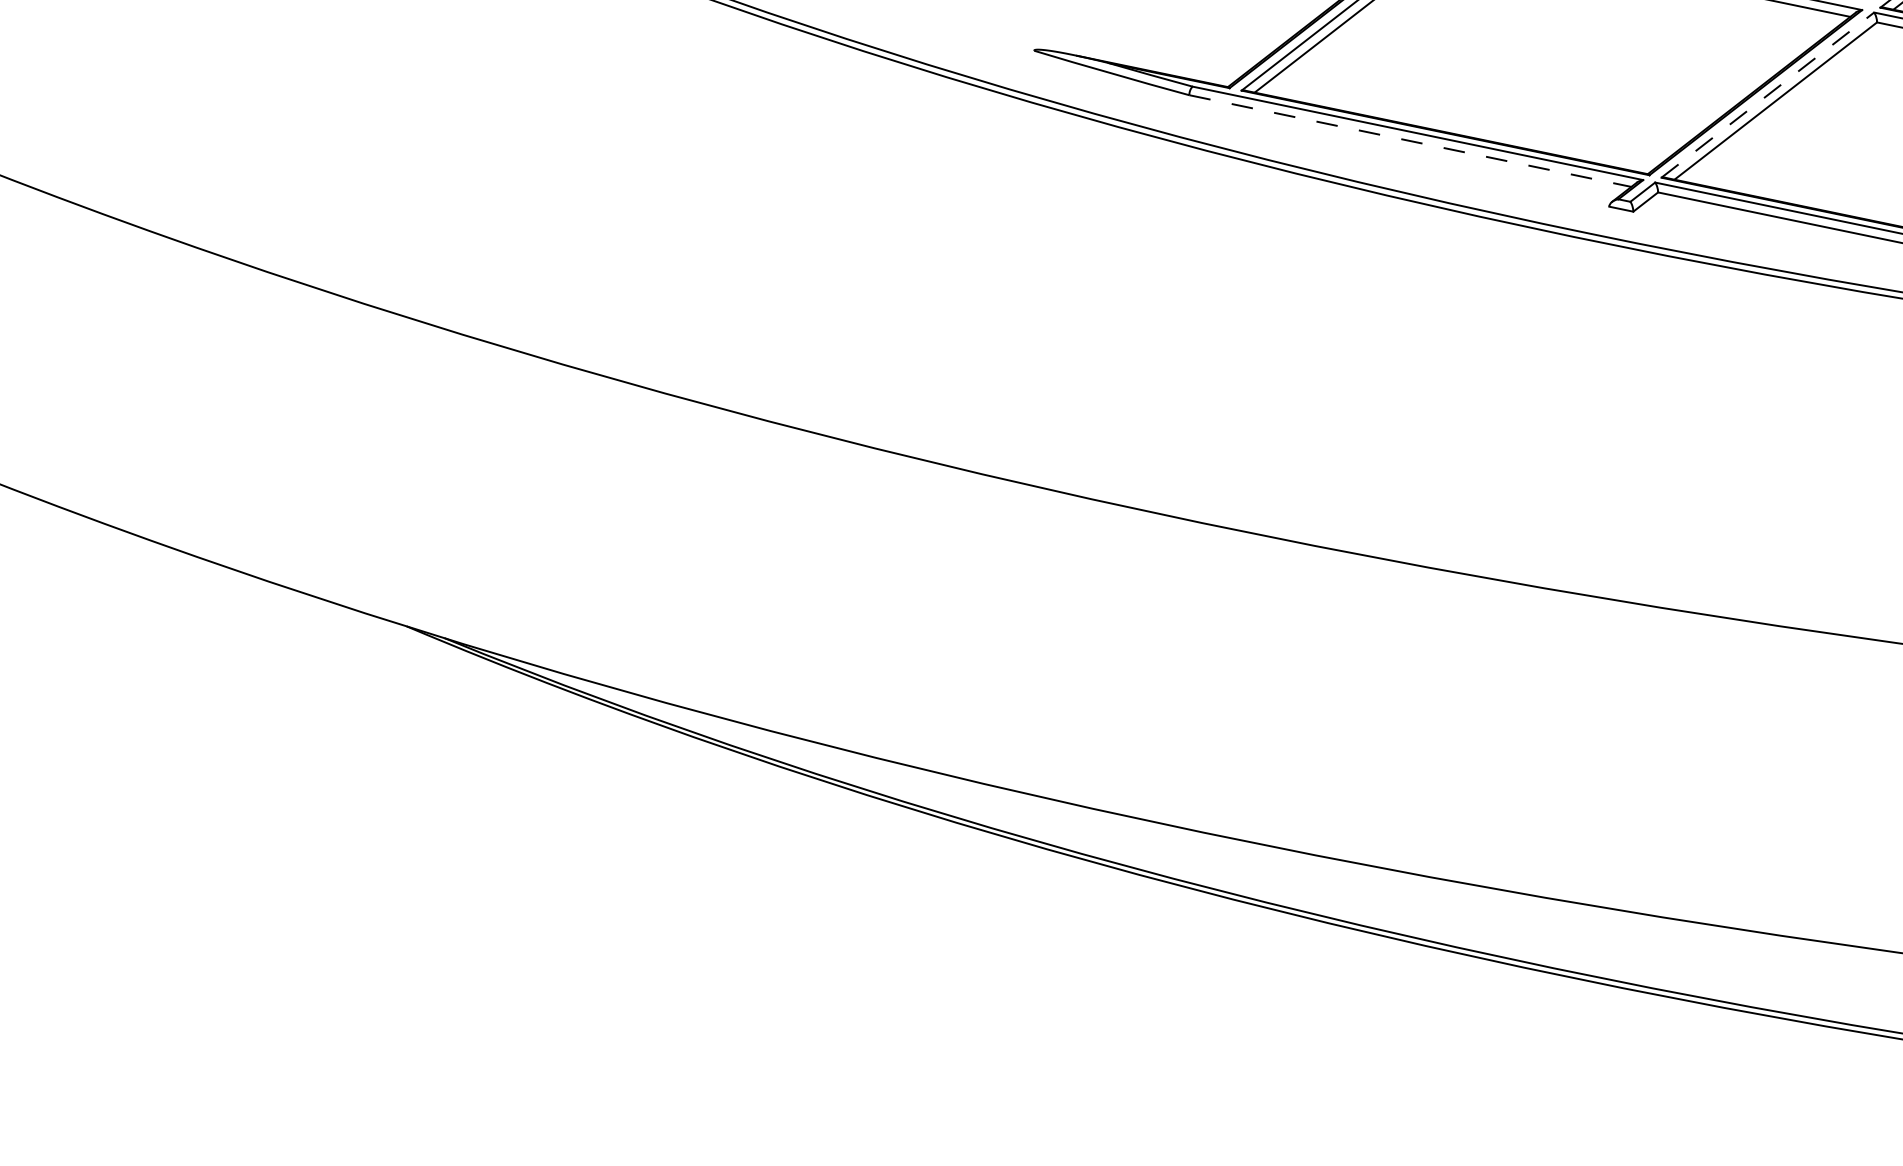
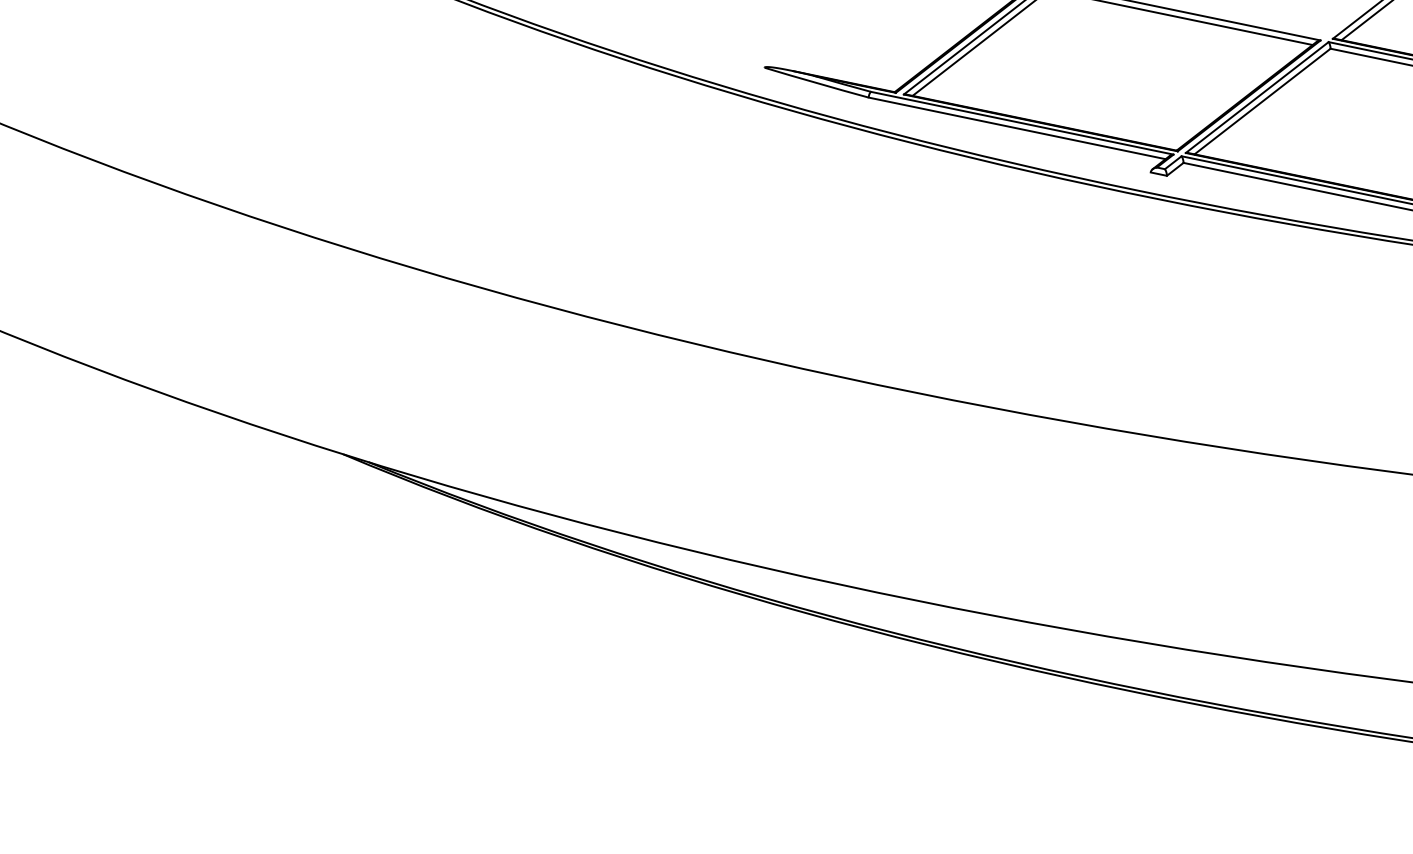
line: (1768, 95) -> (1257, 97), dashed -> solid
line: (1410, 141) -> (1017, 128), dashed -> solid

